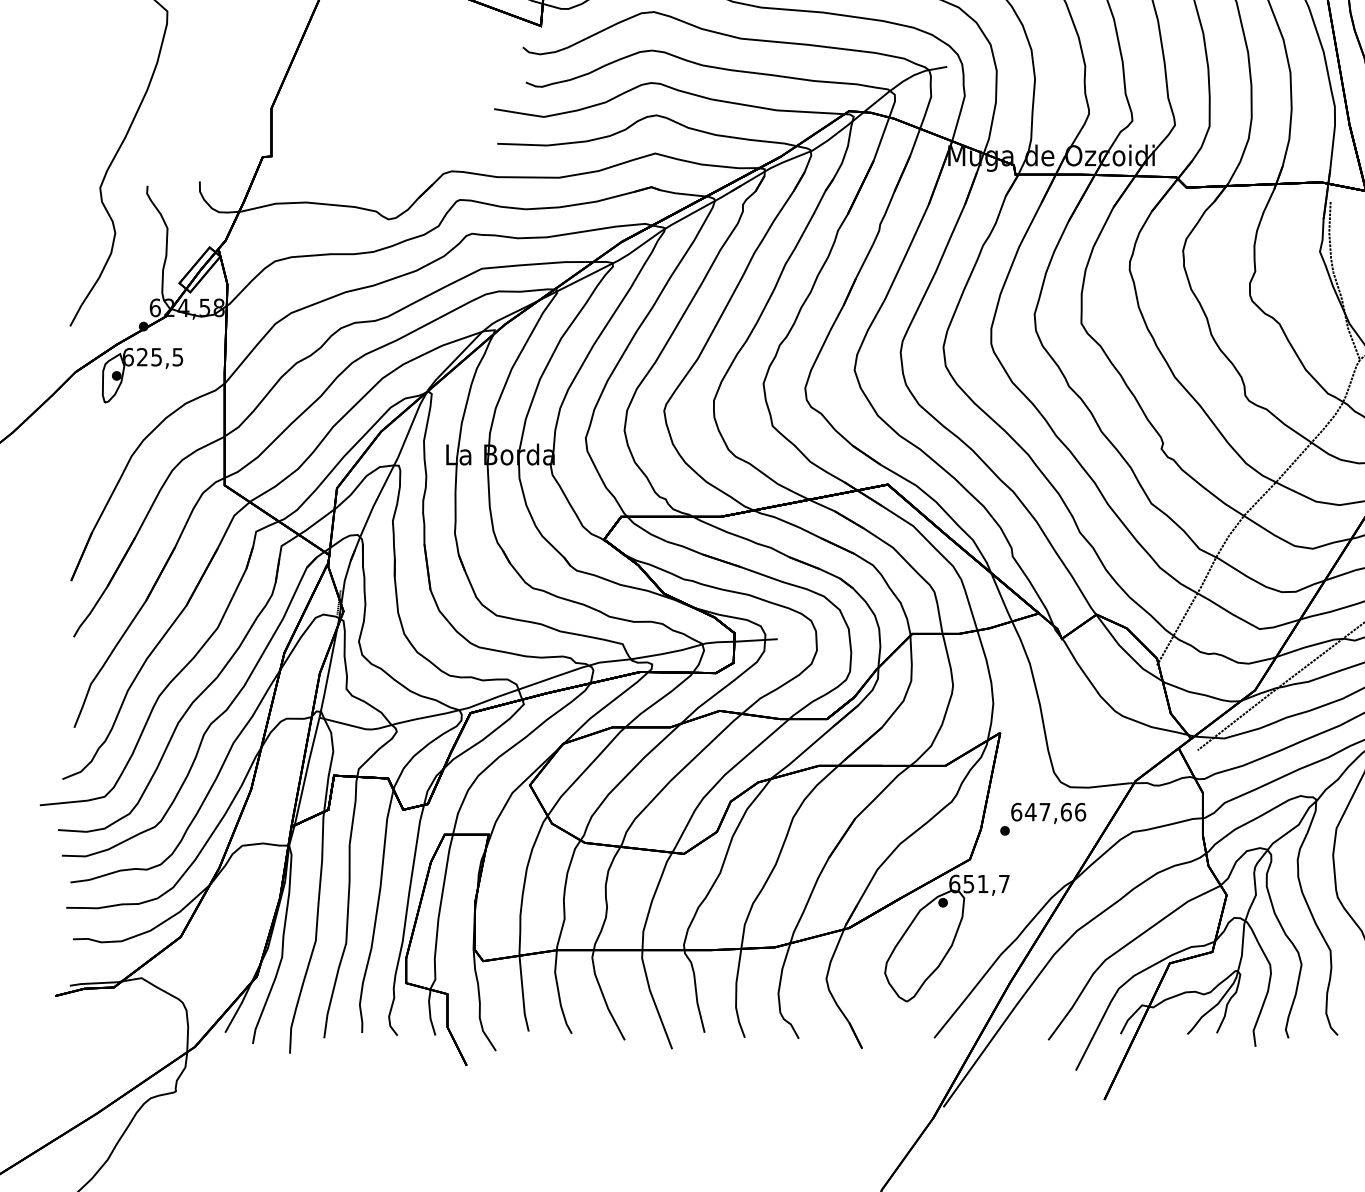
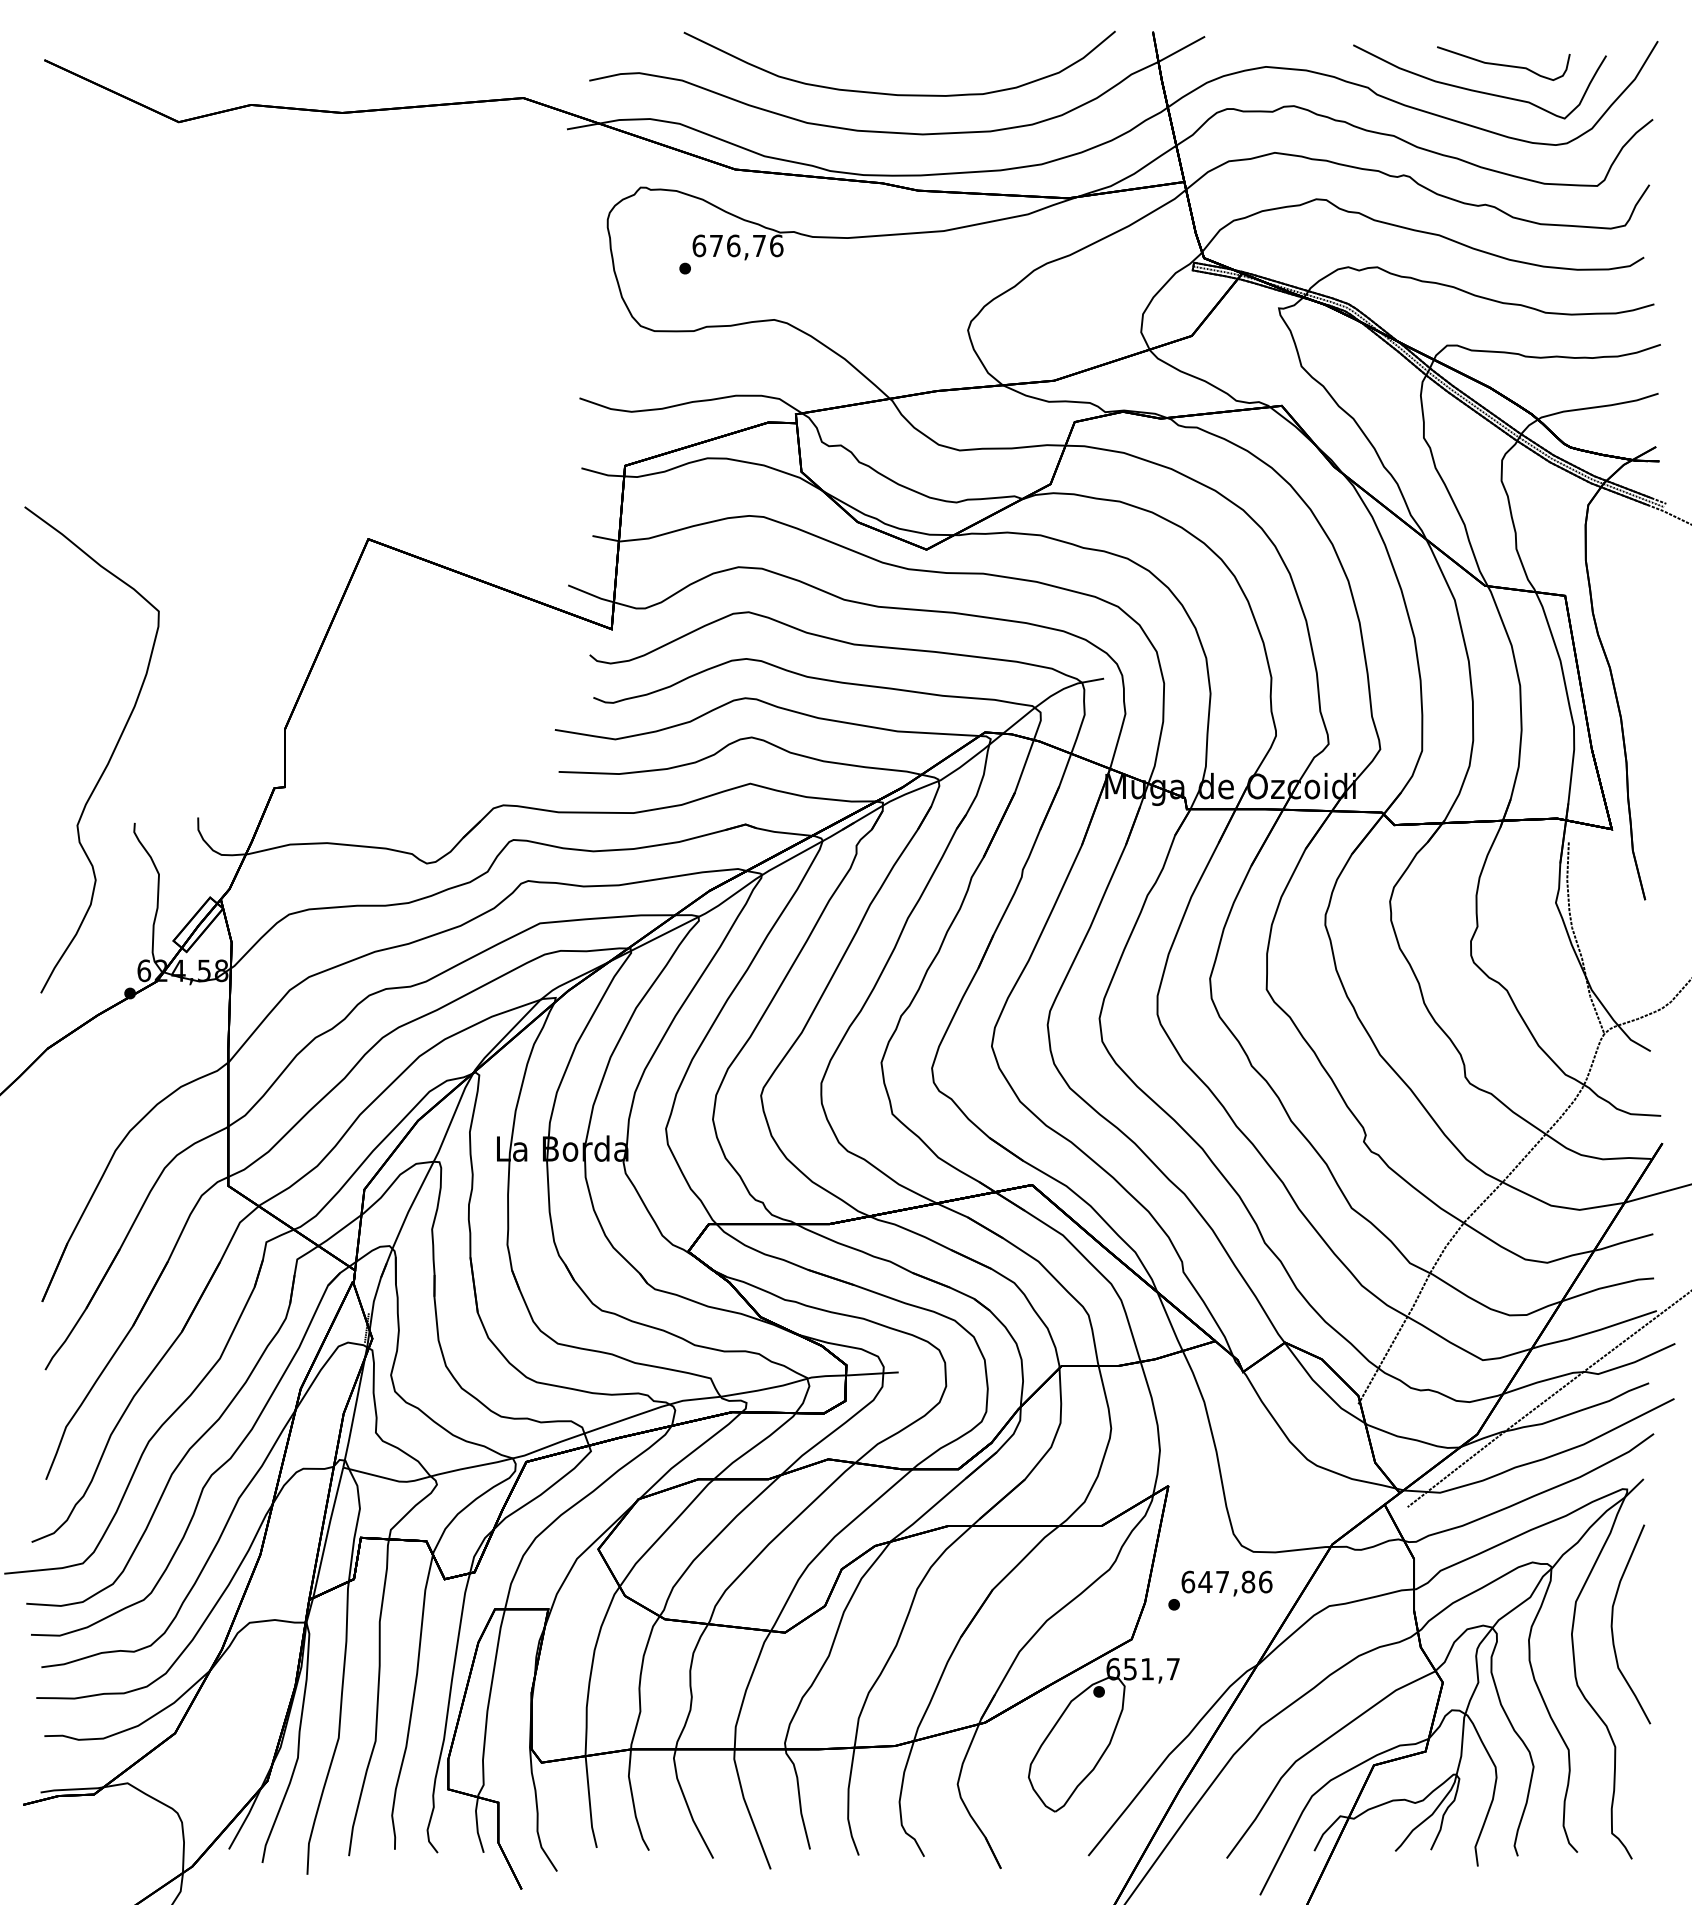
part: (142, 366) -> (128, 1041), removed
text: (1066, 811) -> (1248, 1581), 647,66 -> 647,86

